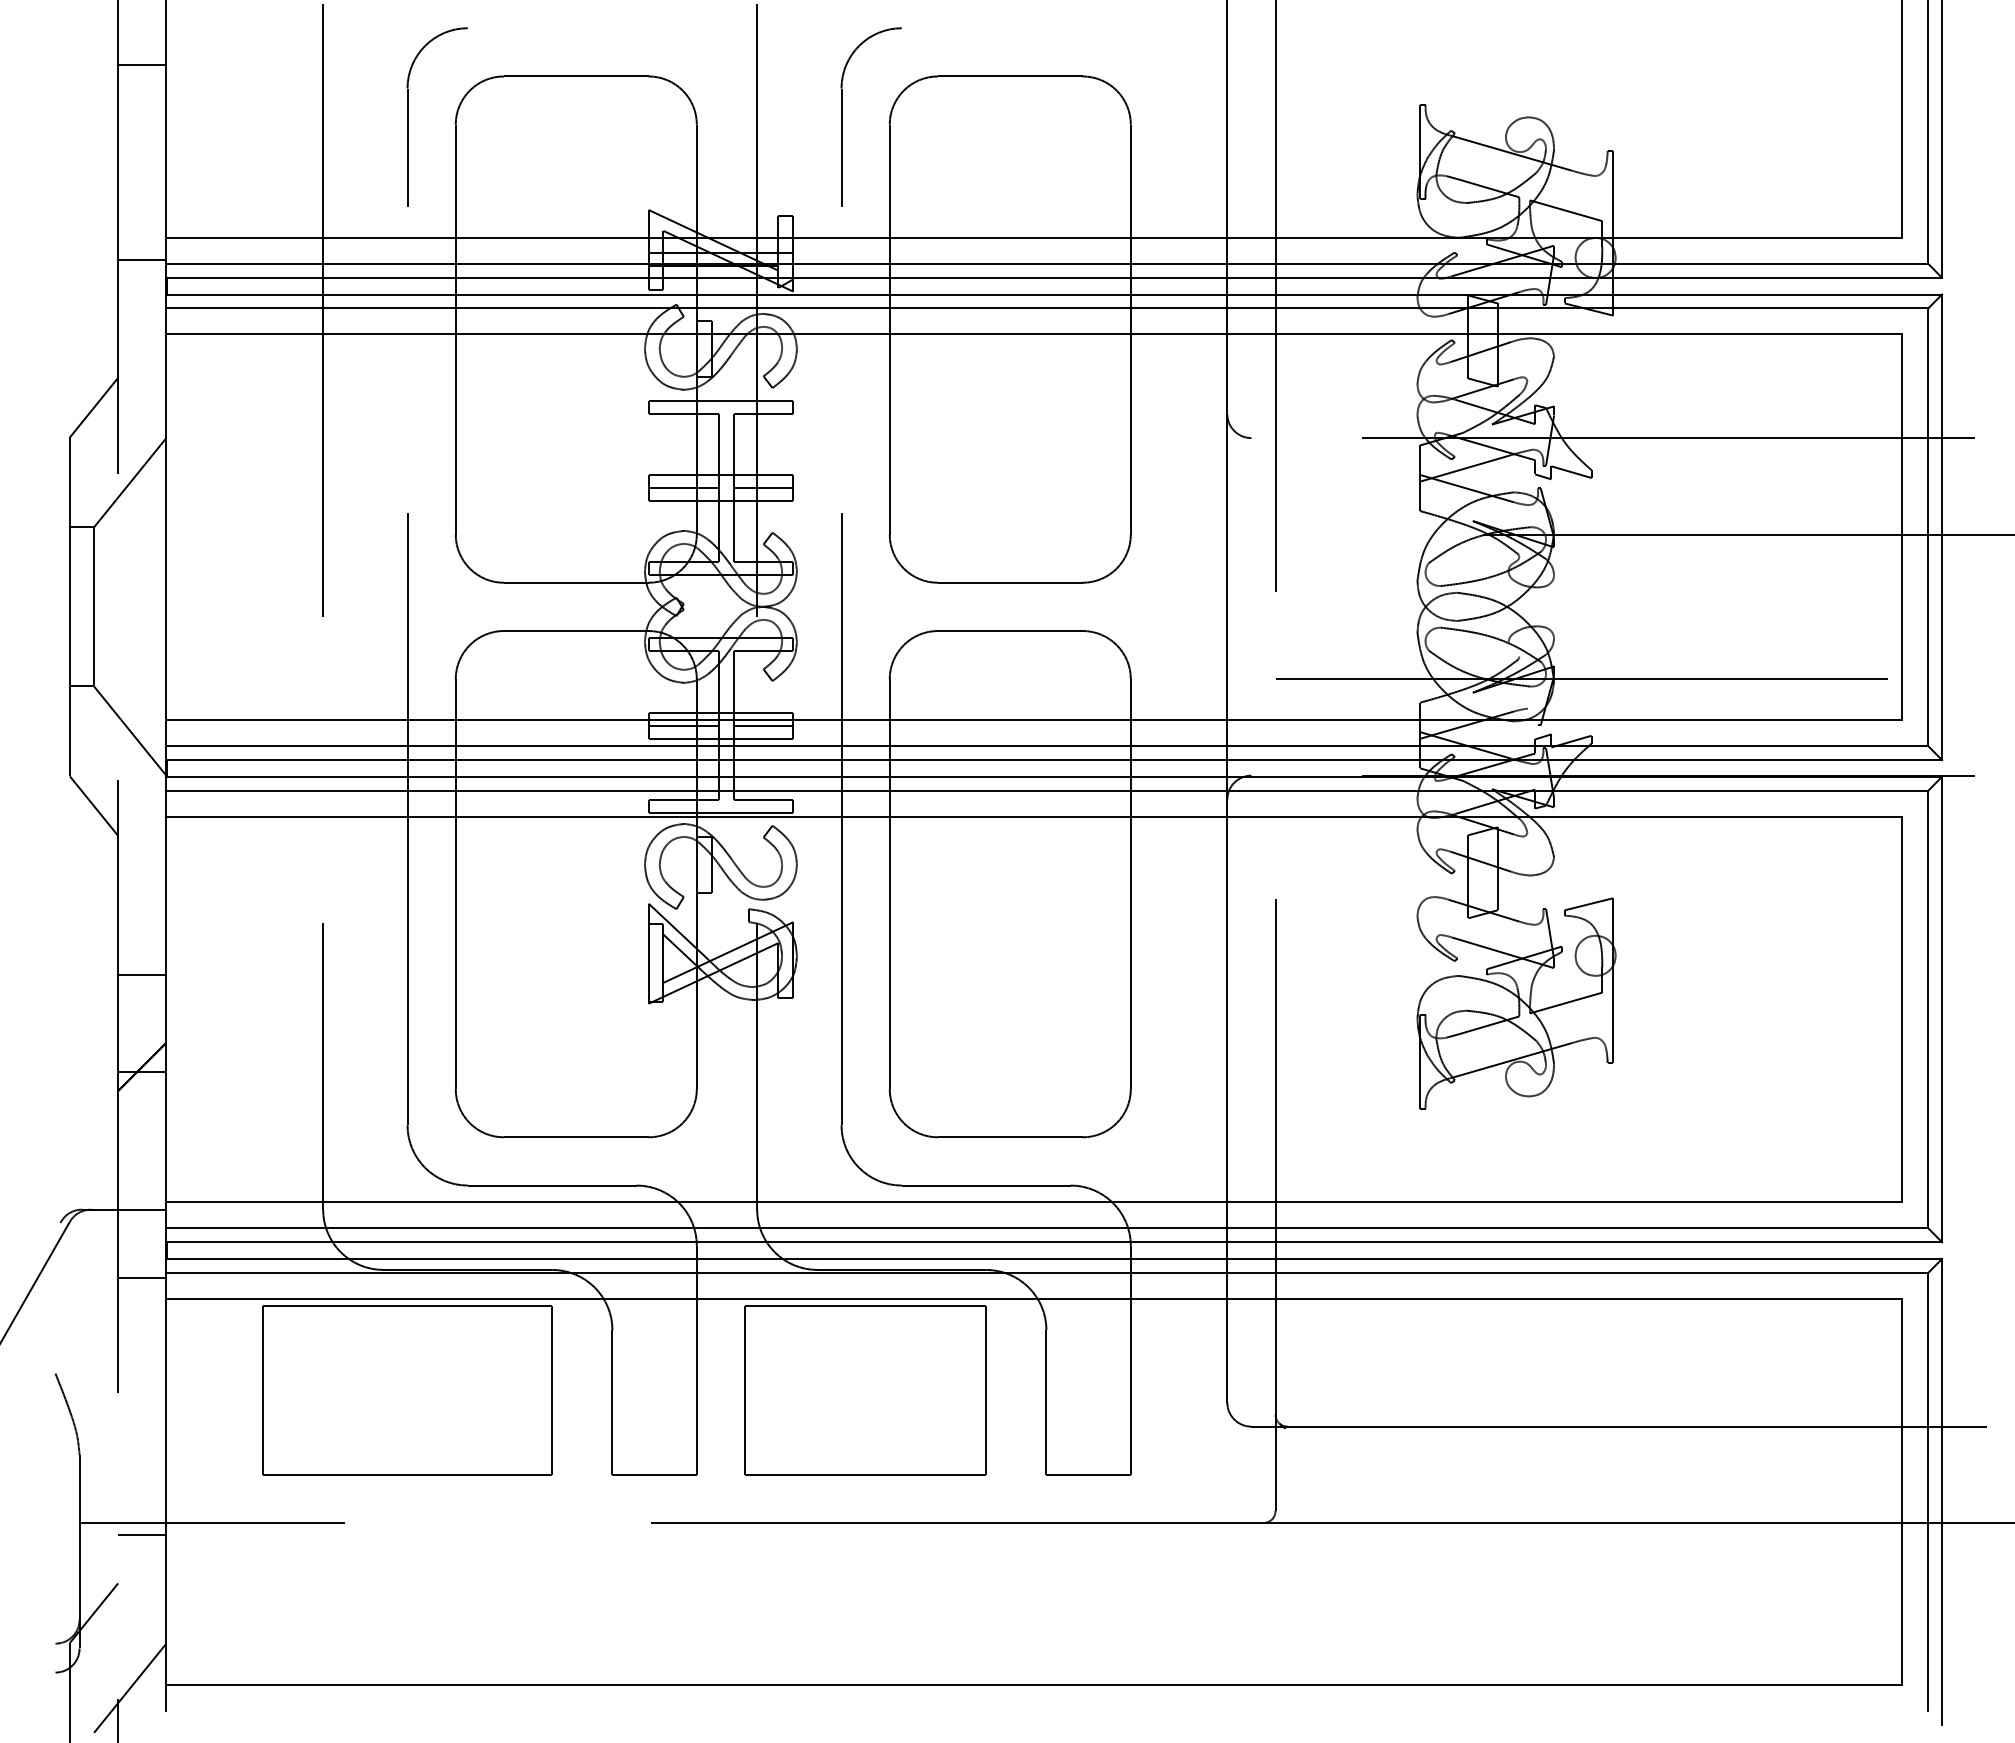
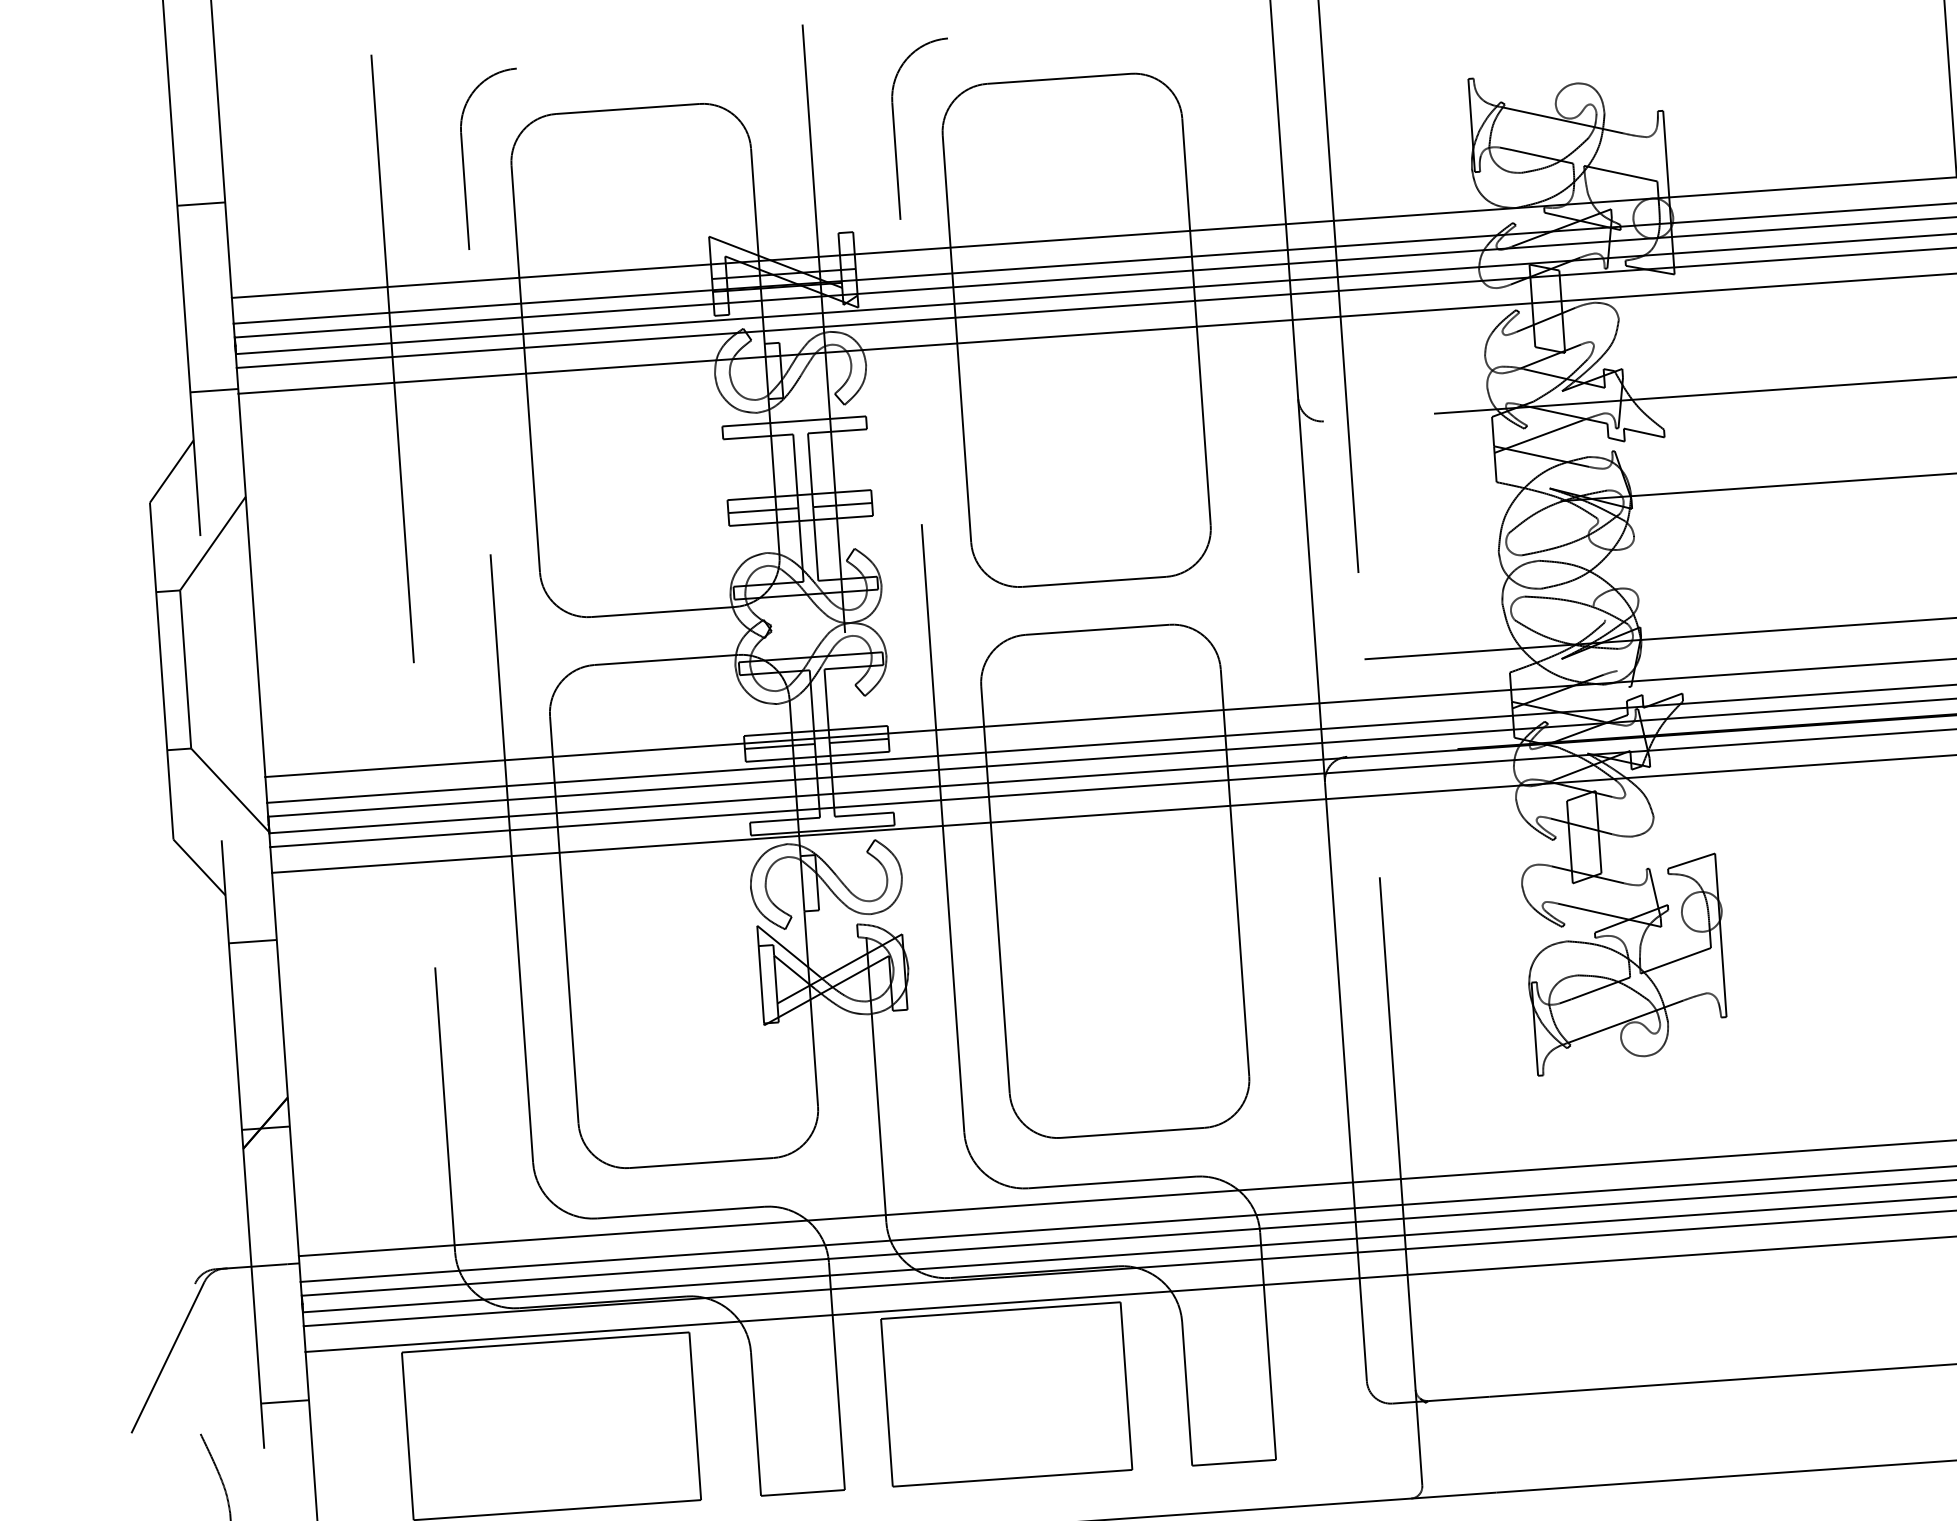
line: (142, 64) -> (201, 203), moved
line: (142, 259) -> (214, 390), moved
line: (142, 975) -> (253, 941), moved
line: (142, 1278) -> (285, 1401), moved

